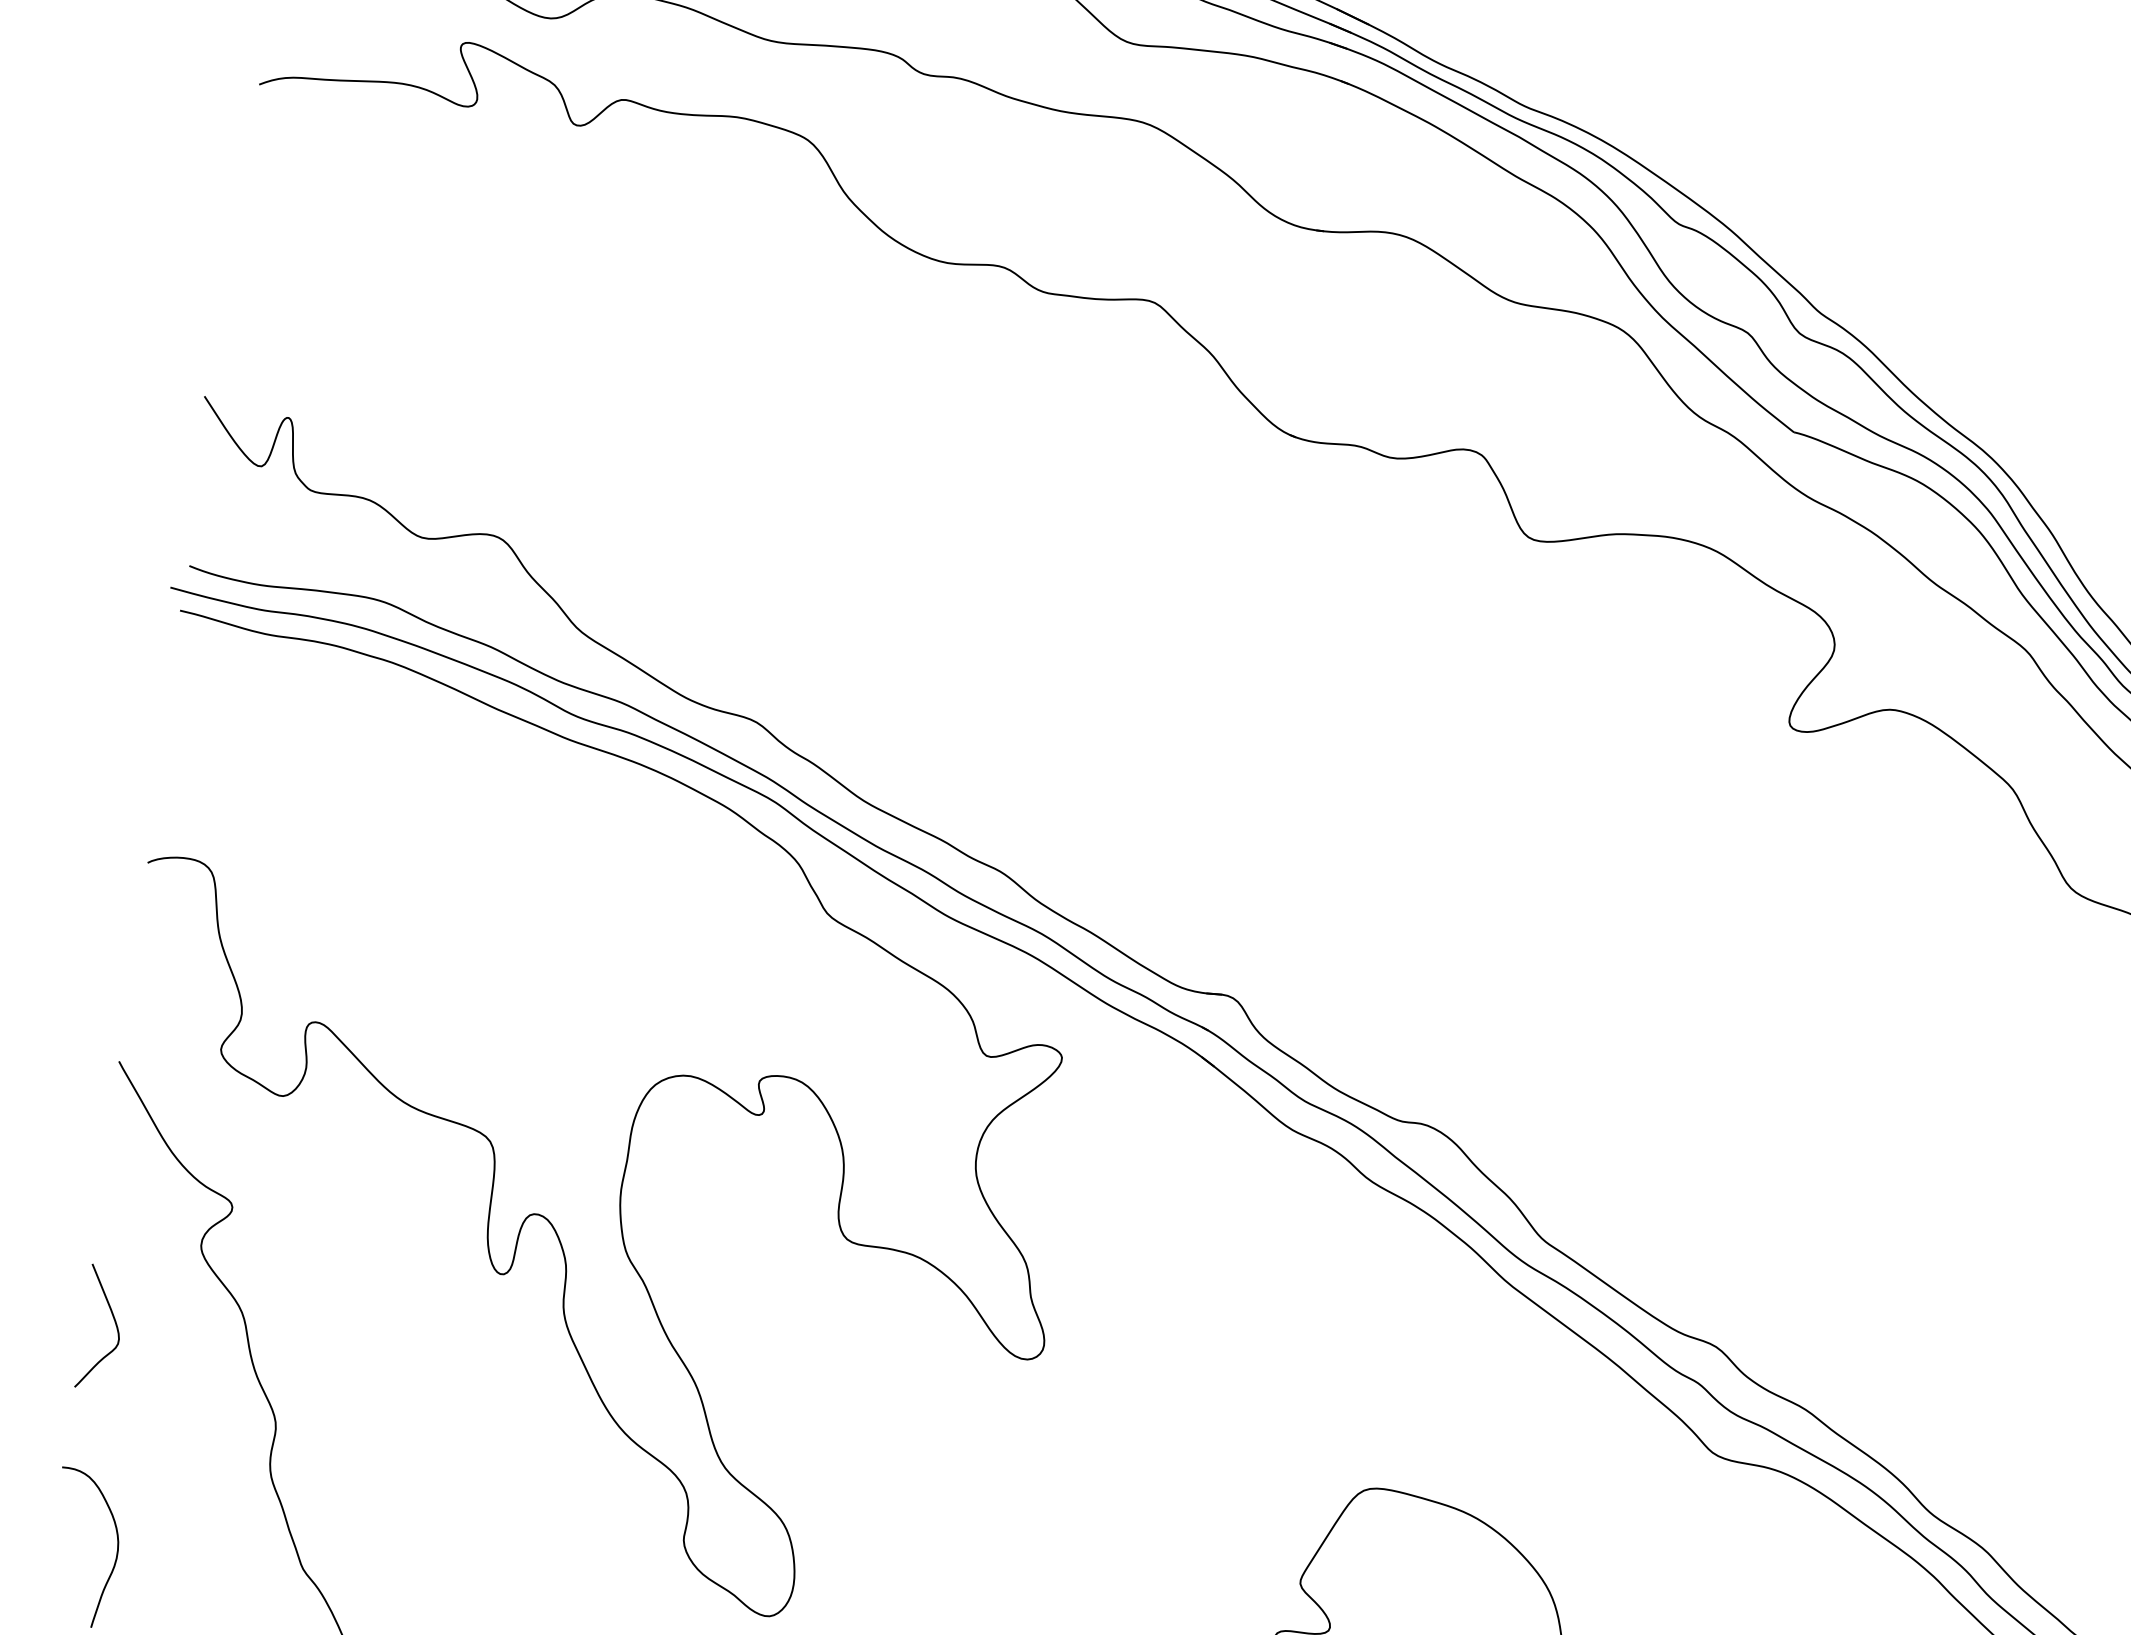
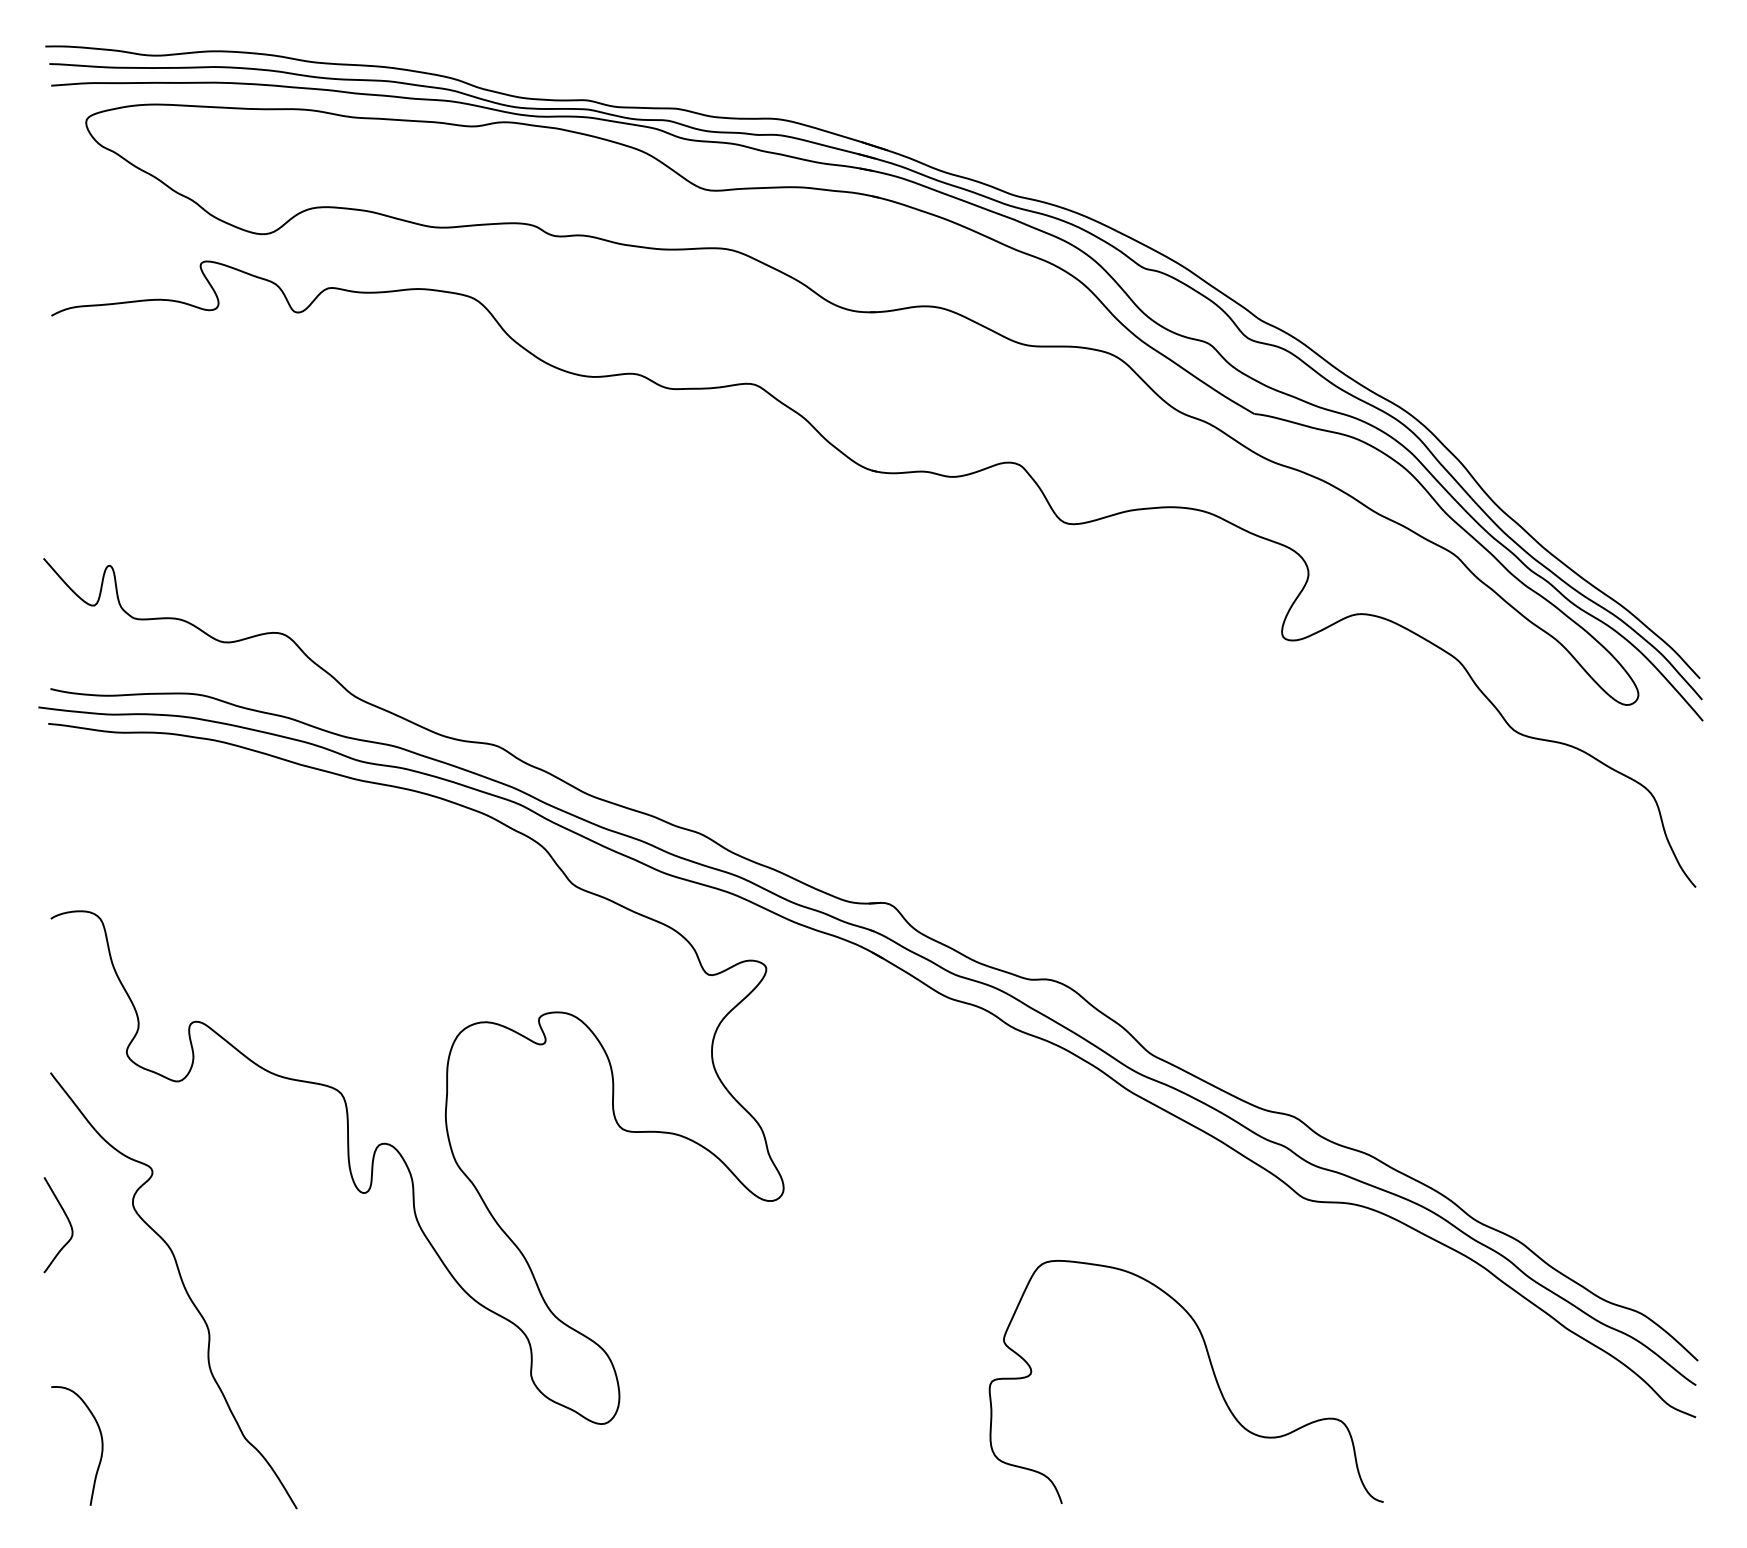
curve: (114, 1323) -> (67, 1220), moved

